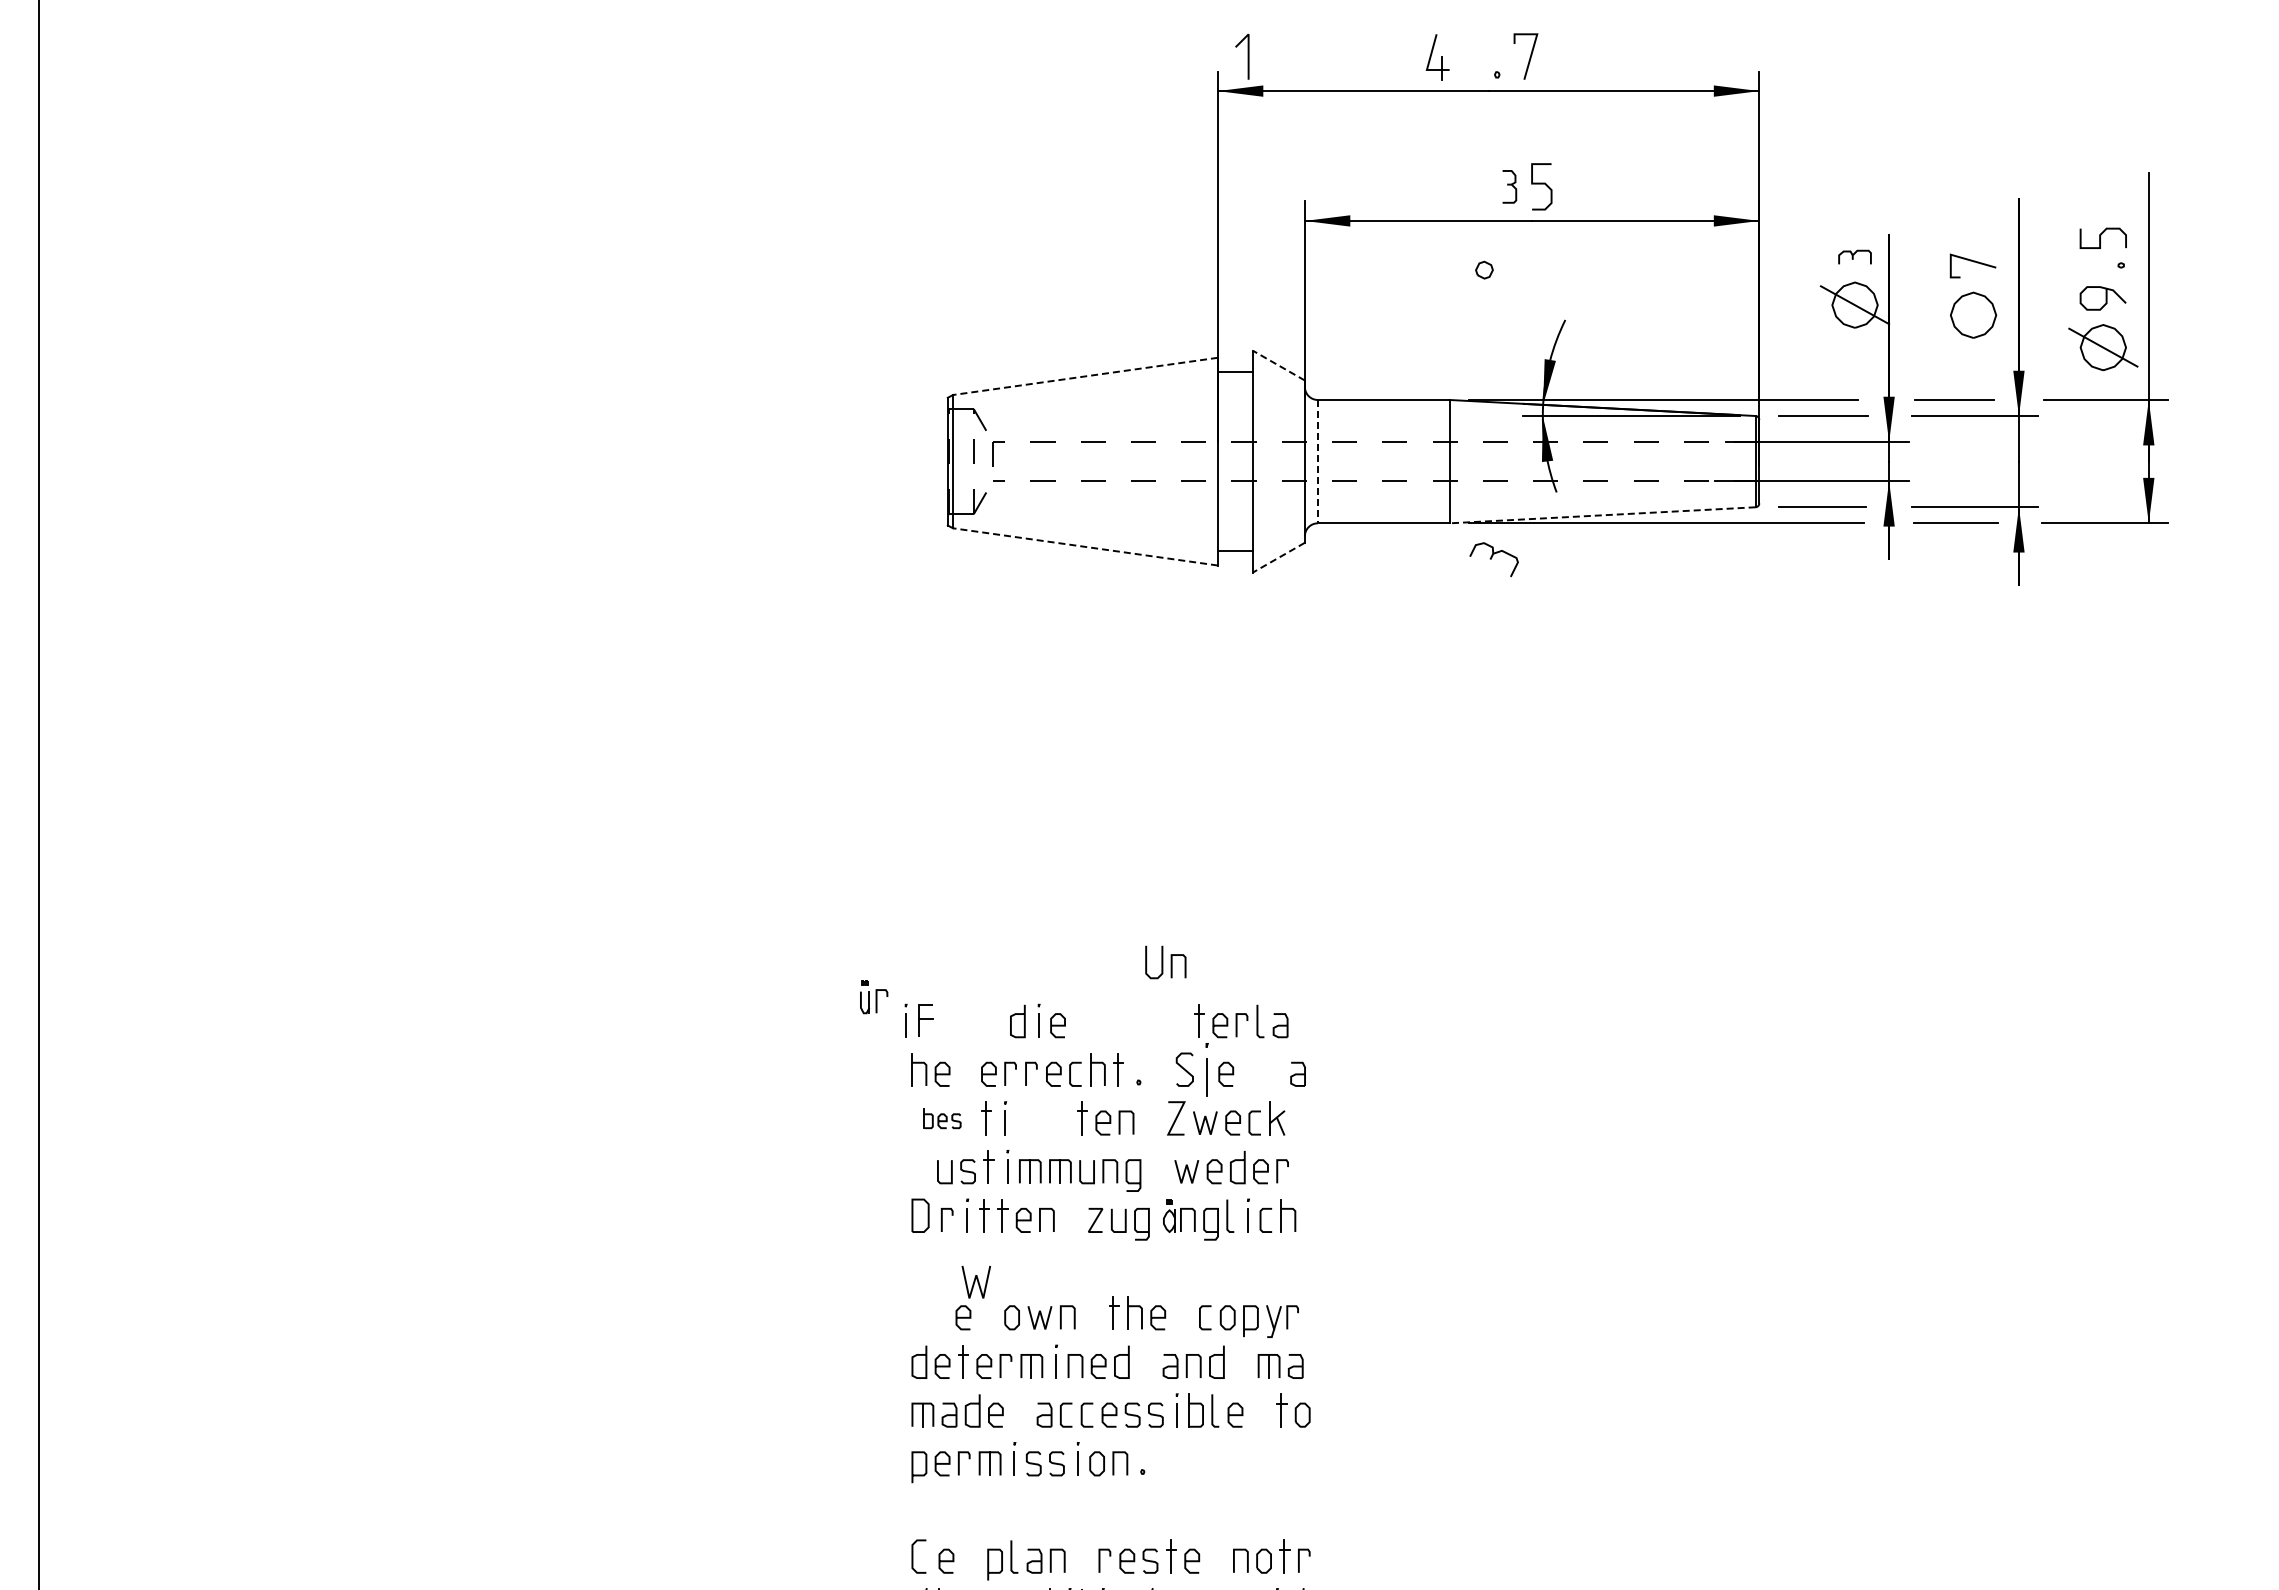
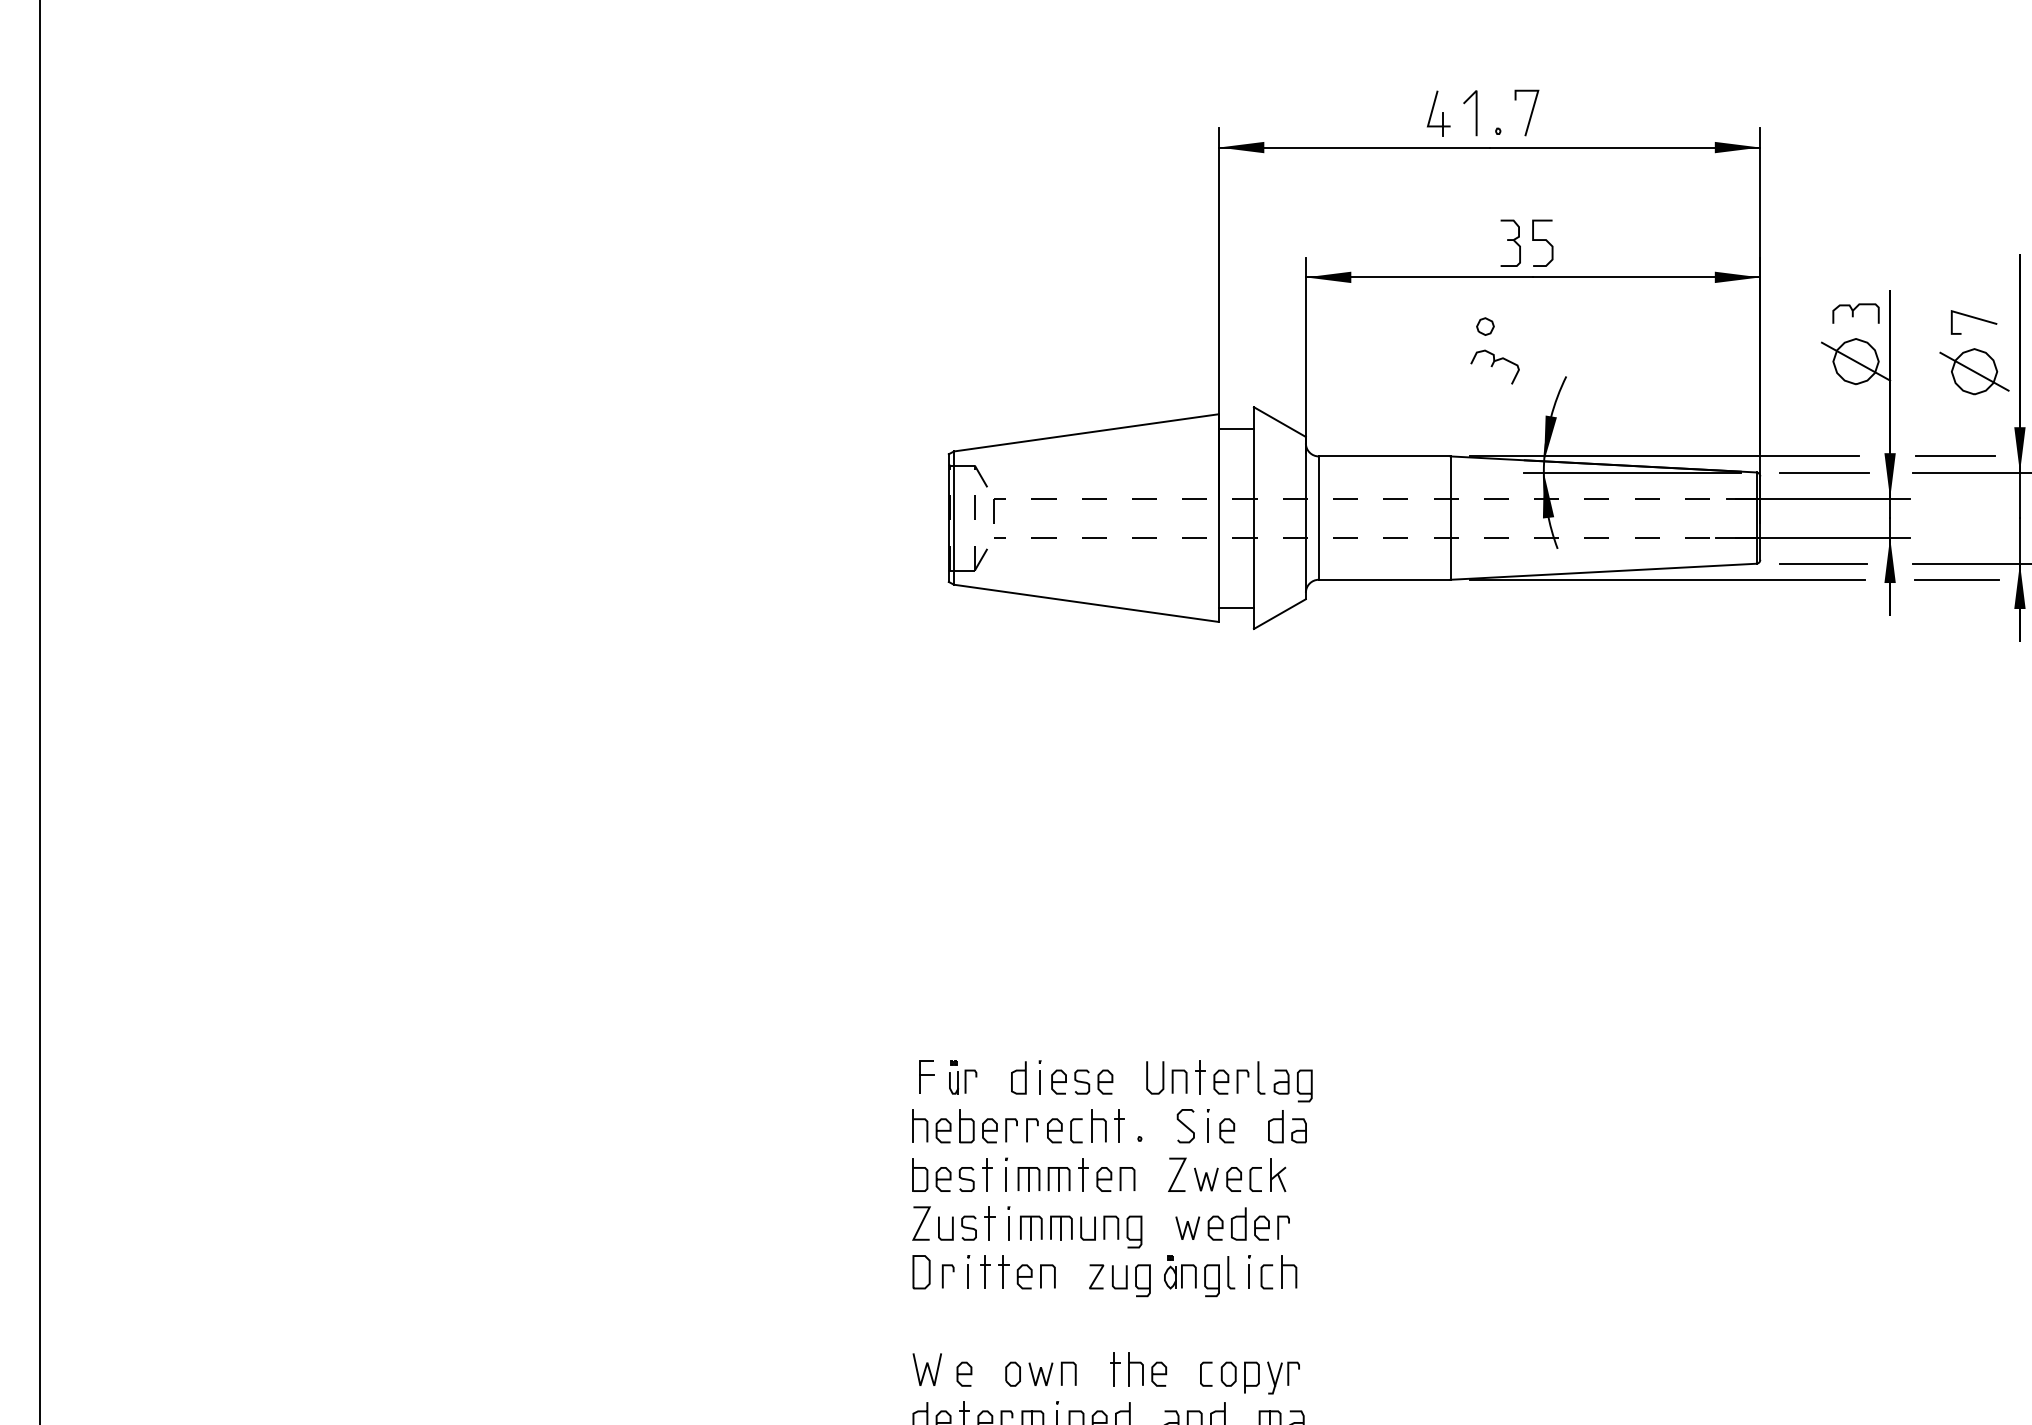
line: (1247, 56) -> (1475, 112), moved
part: (1509, 186) -> (1510, 242), size x1.43
part: (1854, 257) -> (1855, 313), size x1.43
line: (1973, 315) -> (1974, 371), added
line: (1278, 365) -> (1279, 421), dashed -> solid
line: (1085, 376) -> (1086, 432), dashed -> solid
line: (1317, 461) -> (1318, 517), dashed -> solid
line: (1602, 515) -> (1603, 571), dashed -> solid
line: (1085, 546) -> (1086, 602), dashed -> solid
line: (1278, 557) -> (1279, 613), dashed -> solid
part: (1493, 559) -> (1494, 366), moved
part: (1165, 962) -> (1166, 1077), moved
part: (874, 997) -> (963, 1077), moved
part: (905, 1020) -> (906, 1076), removed
part: (1092, 1025) -> (1093, 1081), added
curve: (1297, 1029) -> (1298, 1085), added
curve: (1271, 1064) -> (1272, 1120), added
part: (965, 1069) -> (966, 1125), added
part: (1207, 1069) -> (1208, 1125), size x0.62
part: (942, 1118) -> (943, 1174), size x1.67
part: (1042, 1122) -> (1043, 1178), added
line: (920, 1167) -> (921, 1223), added
line: (975, 1281) -> (926, 1368), moved

